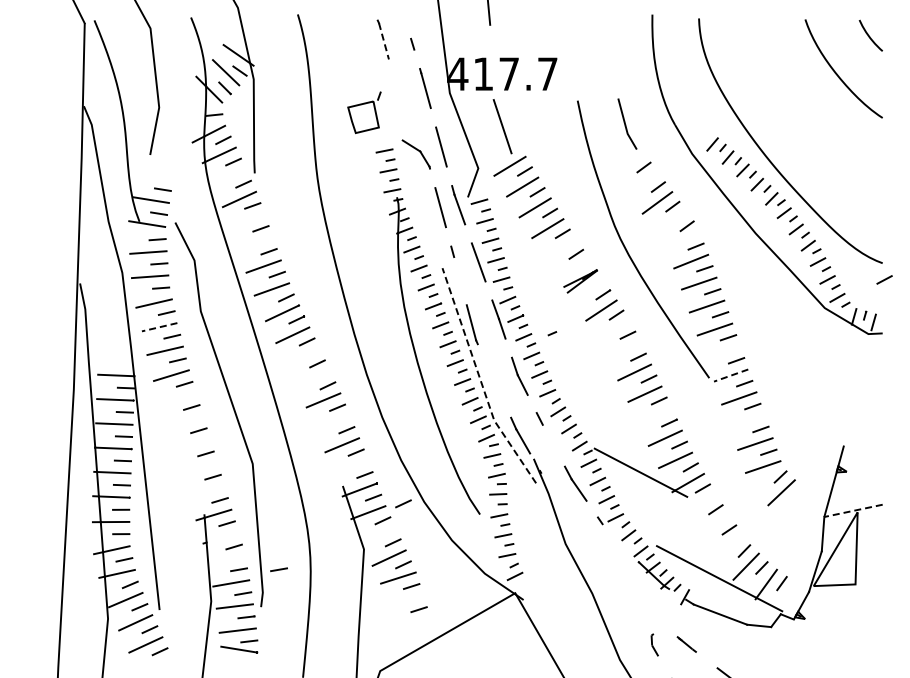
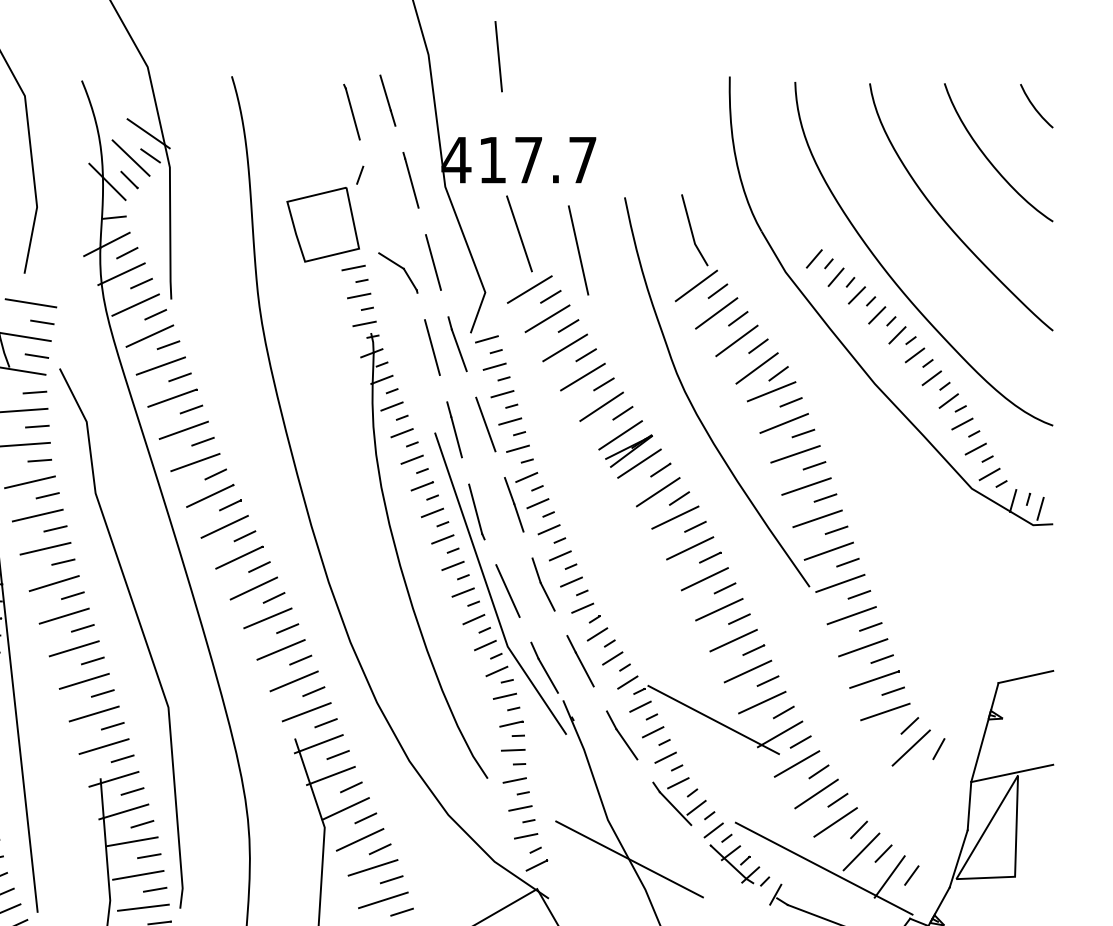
line: (407, 25) -> (385, 91), added
line: (383, 41) -> (352, 114), dashed -> solid
part: (364, 112) -> (325, 213), size x1.67
curve: (804, 114) -> (943, 216), added
line: (544, 138) -> (578, 250), added
line: (628, 163) -> (696, 285), added
line: (154, 175) -> (30, 302), added
line: (228, 176) -> (134, 303), added
line: (642, 183) -> (715, 313), added
line: (247, 220) -> (161, 365), added
line: (671, 222) -> (756, 368), added
line: (682, 238) -> (772, 390), added
line: (255, 243) -> (172, 397), added
line: (561, 249) -> (602, 406), added
line: (574, 270) -> (620, 435), added
line: (457, 271) -> (456, 437), added
line: (884, 279) -> (1055, 448), removed
line: (587, 290) -> (638, 463), added
line: (159, 327) -> (37, 515), dashed -> solid
line: (613, 328) -> (675, 517), added
line: (552, 333) -> (589, 524), removed
line: (623, 350) -> (689, 548), added
line: (722, 352) -> (828, 551), added
line: (302, 357) -> (238, 558), added
line: (730, 375) -> (839, 583), dashed -> solid
line: (313, 378) -> (253, 587), added
line: (480, 380) -> (488, 590), dashed -> solid
line: (494, 380) -> (508, 590), added
line: (178, 398) -> (64, 615), added
line: (654, 415) -> (732, 639), added
line: (185, 421) -> (74, 647), added
line: (747, 421) -> (863, 647), added
line: (332, 422) -> (280, 649), added
line: (548, 436) -> (583, 669), added
line: (862, 441) -> (1024, 676), added
line: (192, 444) -> (83, 680), added
line: (351, 466) -> (307, 711), added
line: (199, 468) -> (93, 713), added
line: (206, 491) -> (103, 746), added
line: (801, 493) -> (939, 749), added
line: (403, 503) -> (380, 763), removed
line: (700, 504) -> (797, 764), added
line: (853, 510) -> (1012, 772), dashed -> solid
line: (714, 525) -> (816, 794), added
line: (378, 535) -> (345, 808), added
line: (613, 535) -> (675, 808), added
line: (222, 537) -> (126, 810), added
line: (727, 545) -> (835, 822), added
line: (226, 559) -> (131, 841), added
line: (278, 569) -> (204, 855), removed
line: (580, 572) -> (628, 860), added
line: (405, 600) -> (383, 899), added

